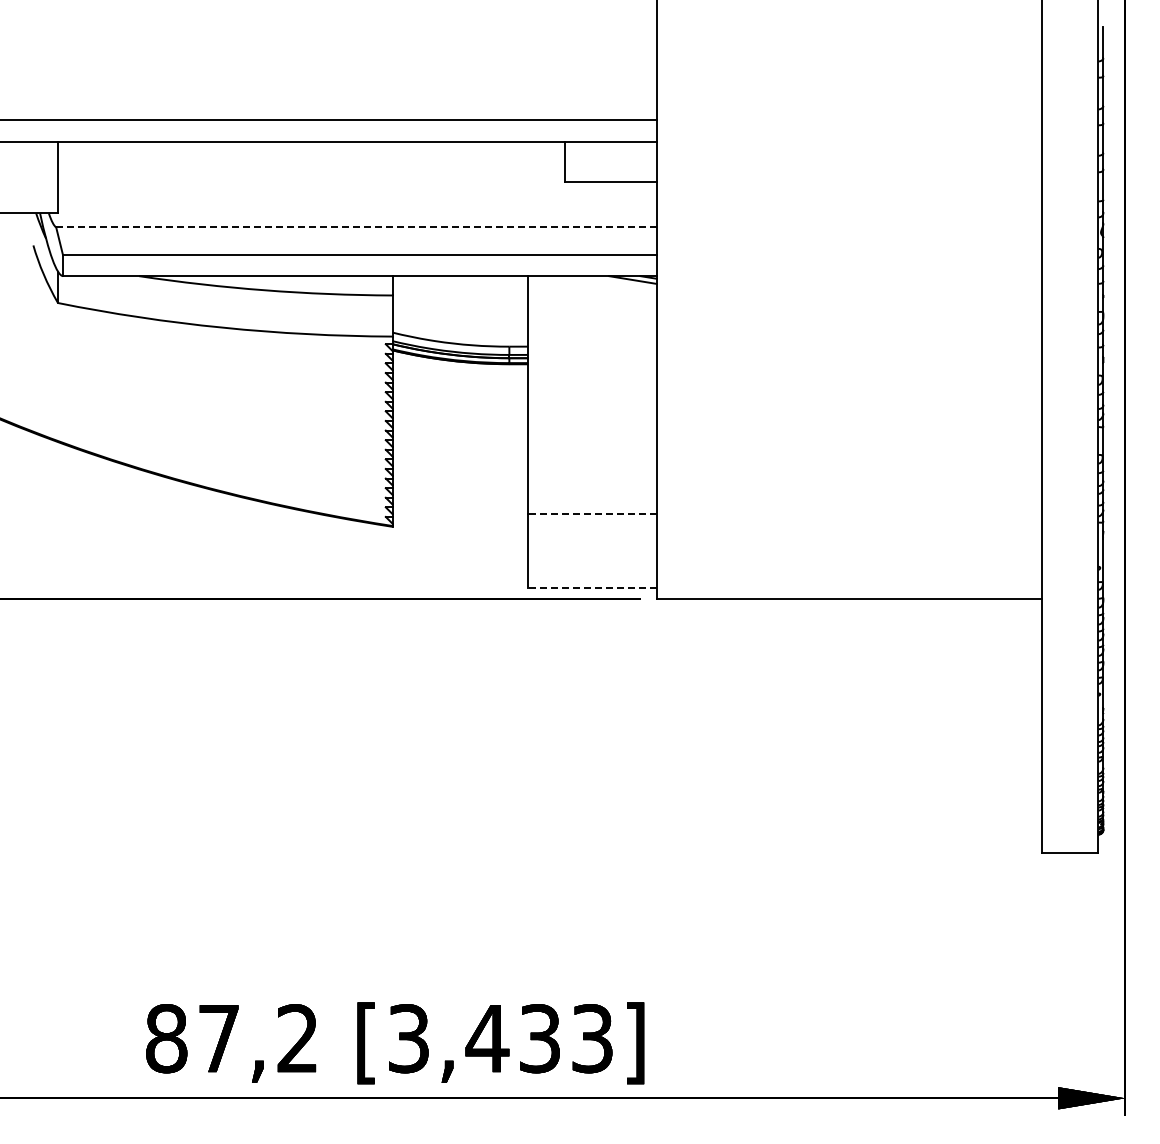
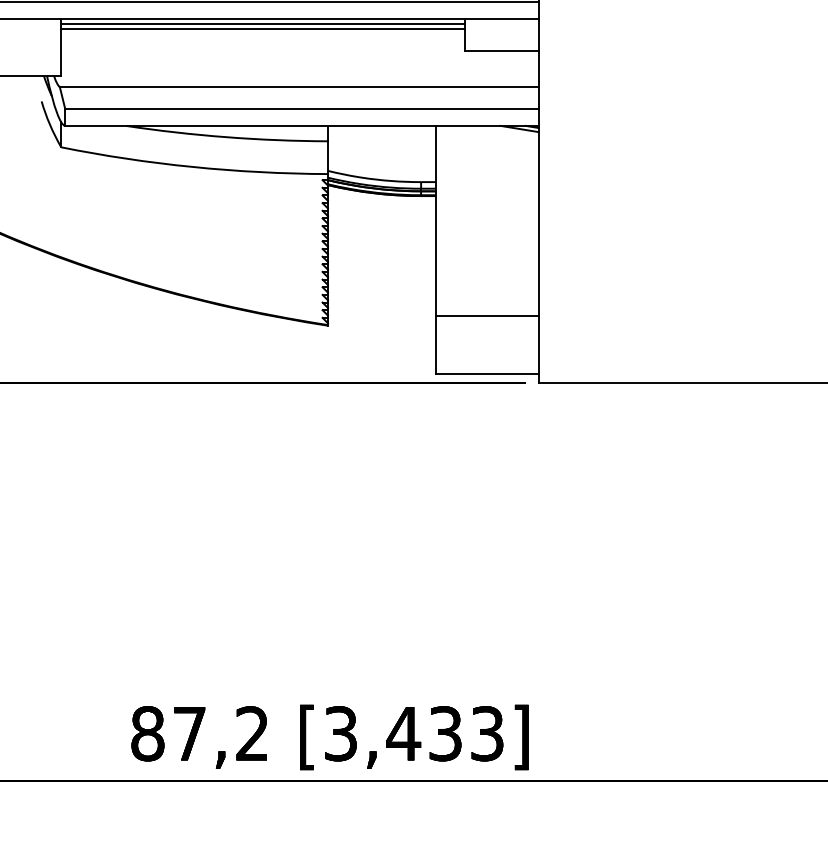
line: (310, 147) -> (262, 23), added
line: (310, 154) -> (262, 28), added
line: (356, 227) -> (299, 87), dashed -> solid
line: (591, 514) -> (486, 315), dashed -> solid
line: (591, 587) -> (486, 374), dashed -> solid

